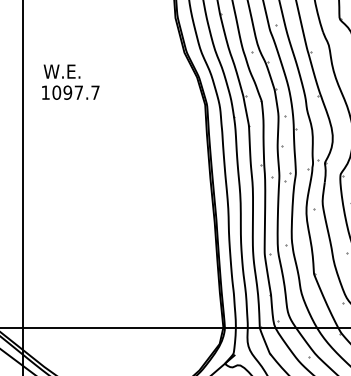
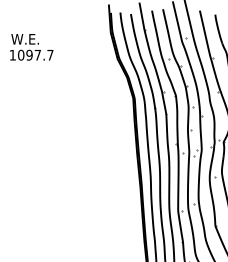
text: (70, 81) -> (31, 46), moved

